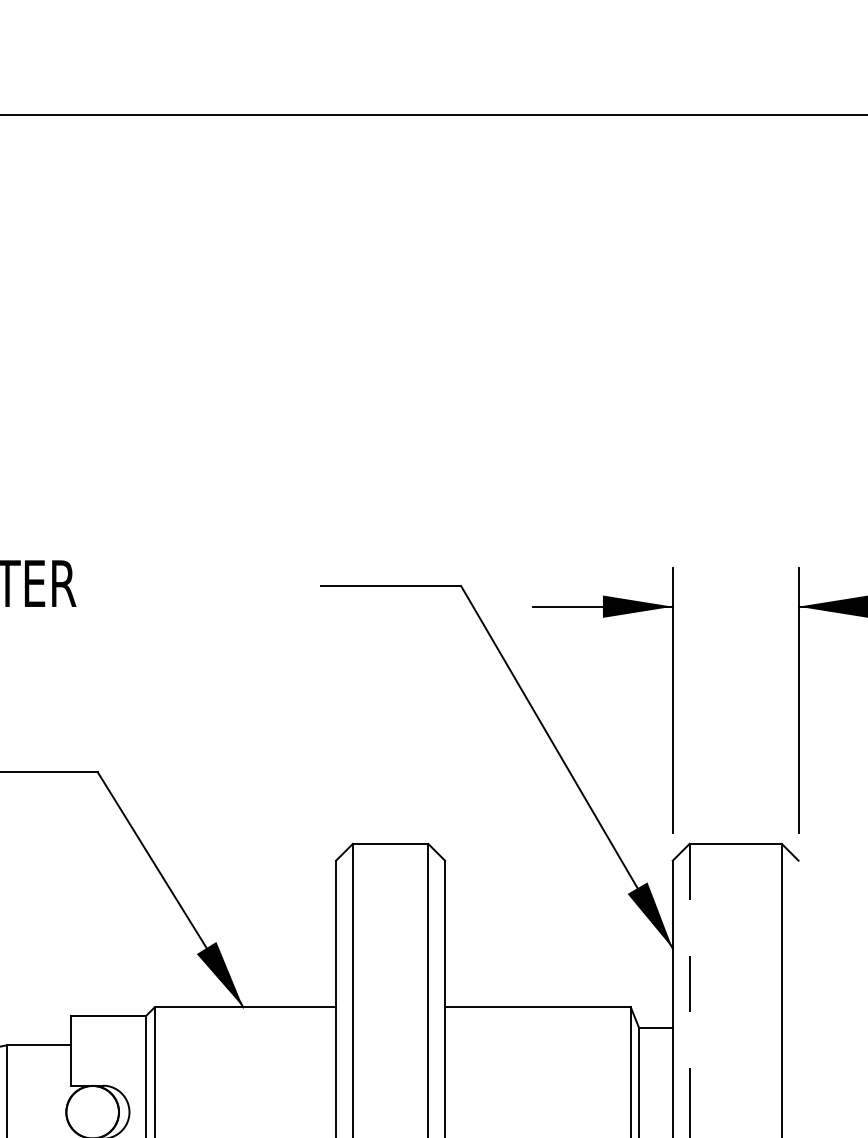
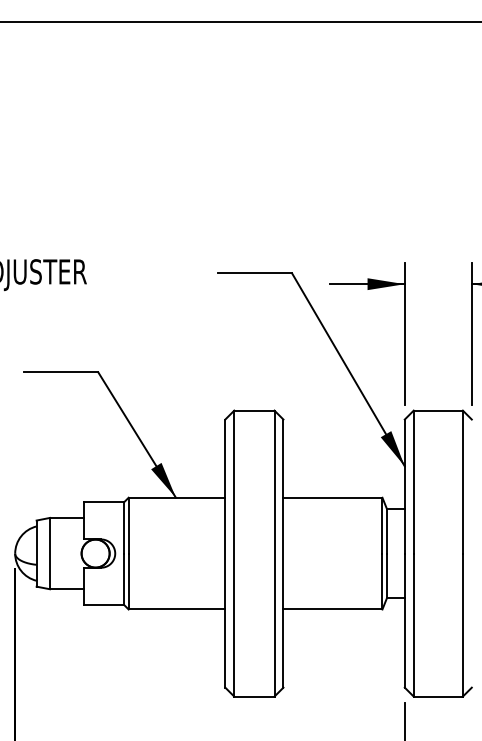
line: (689, 978) -> (413, 482), dashed -> solid

